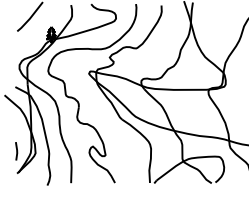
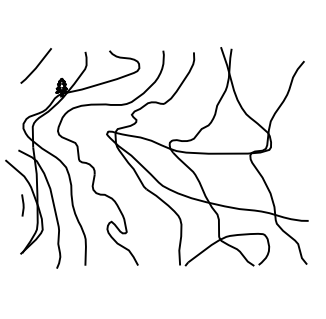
line: (16, 151) -> (22, 205), moved

